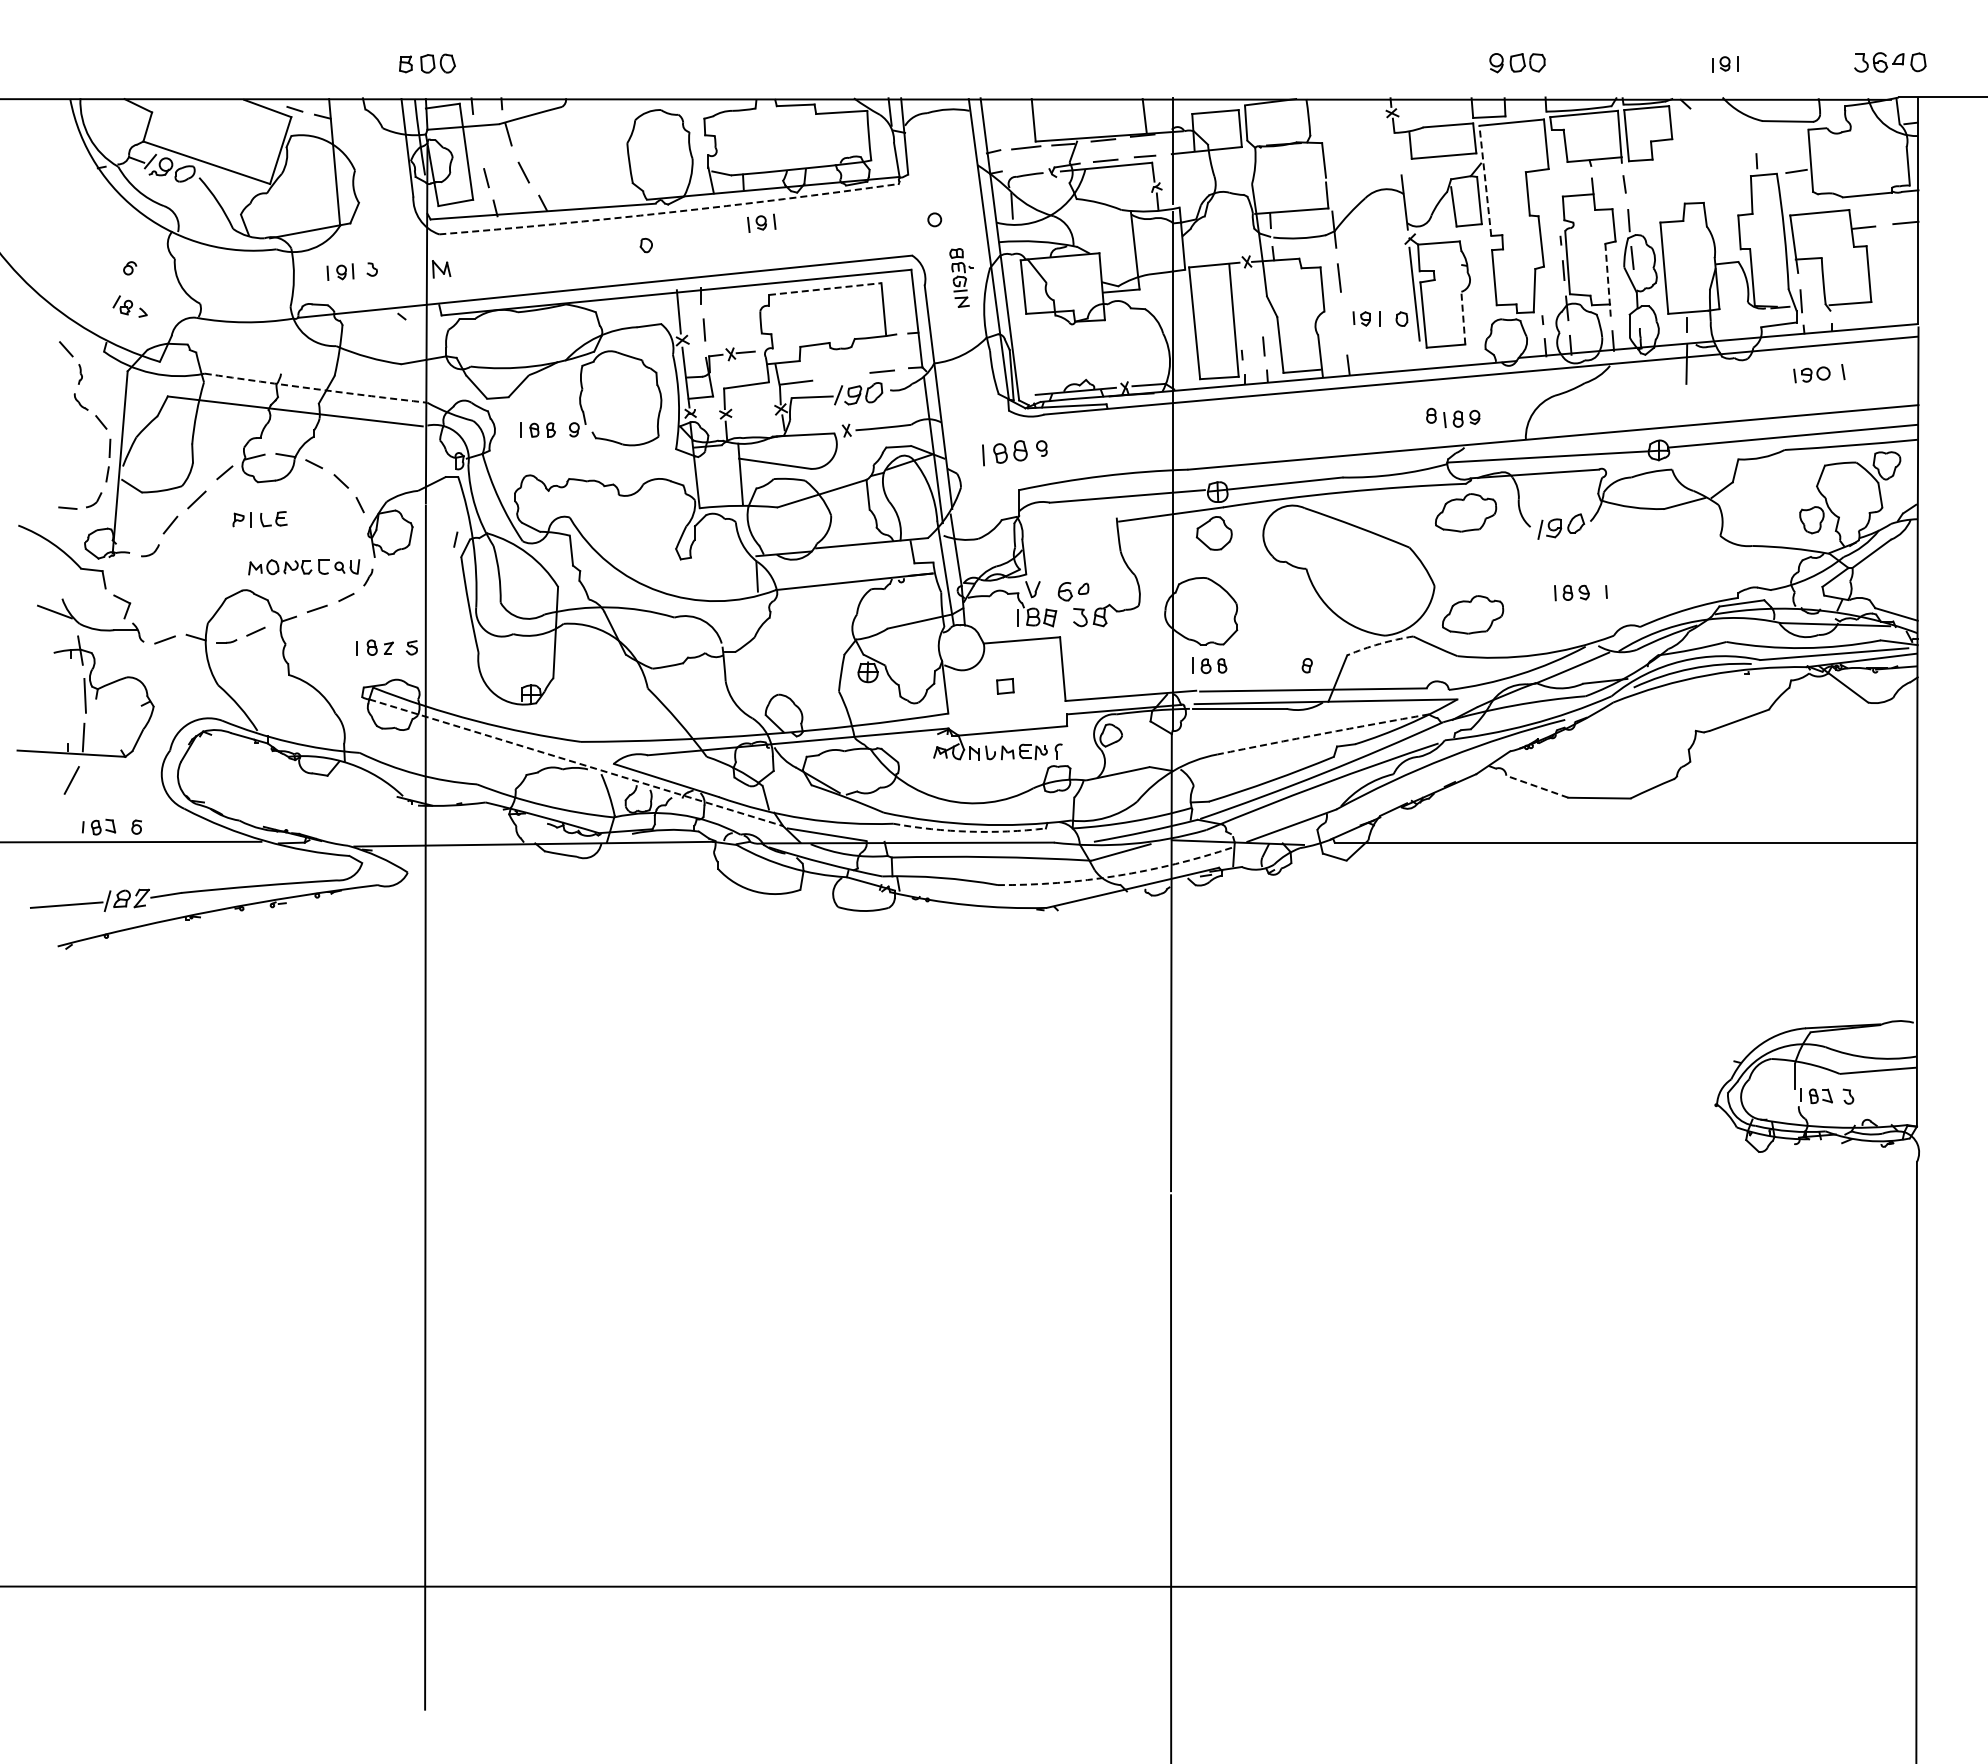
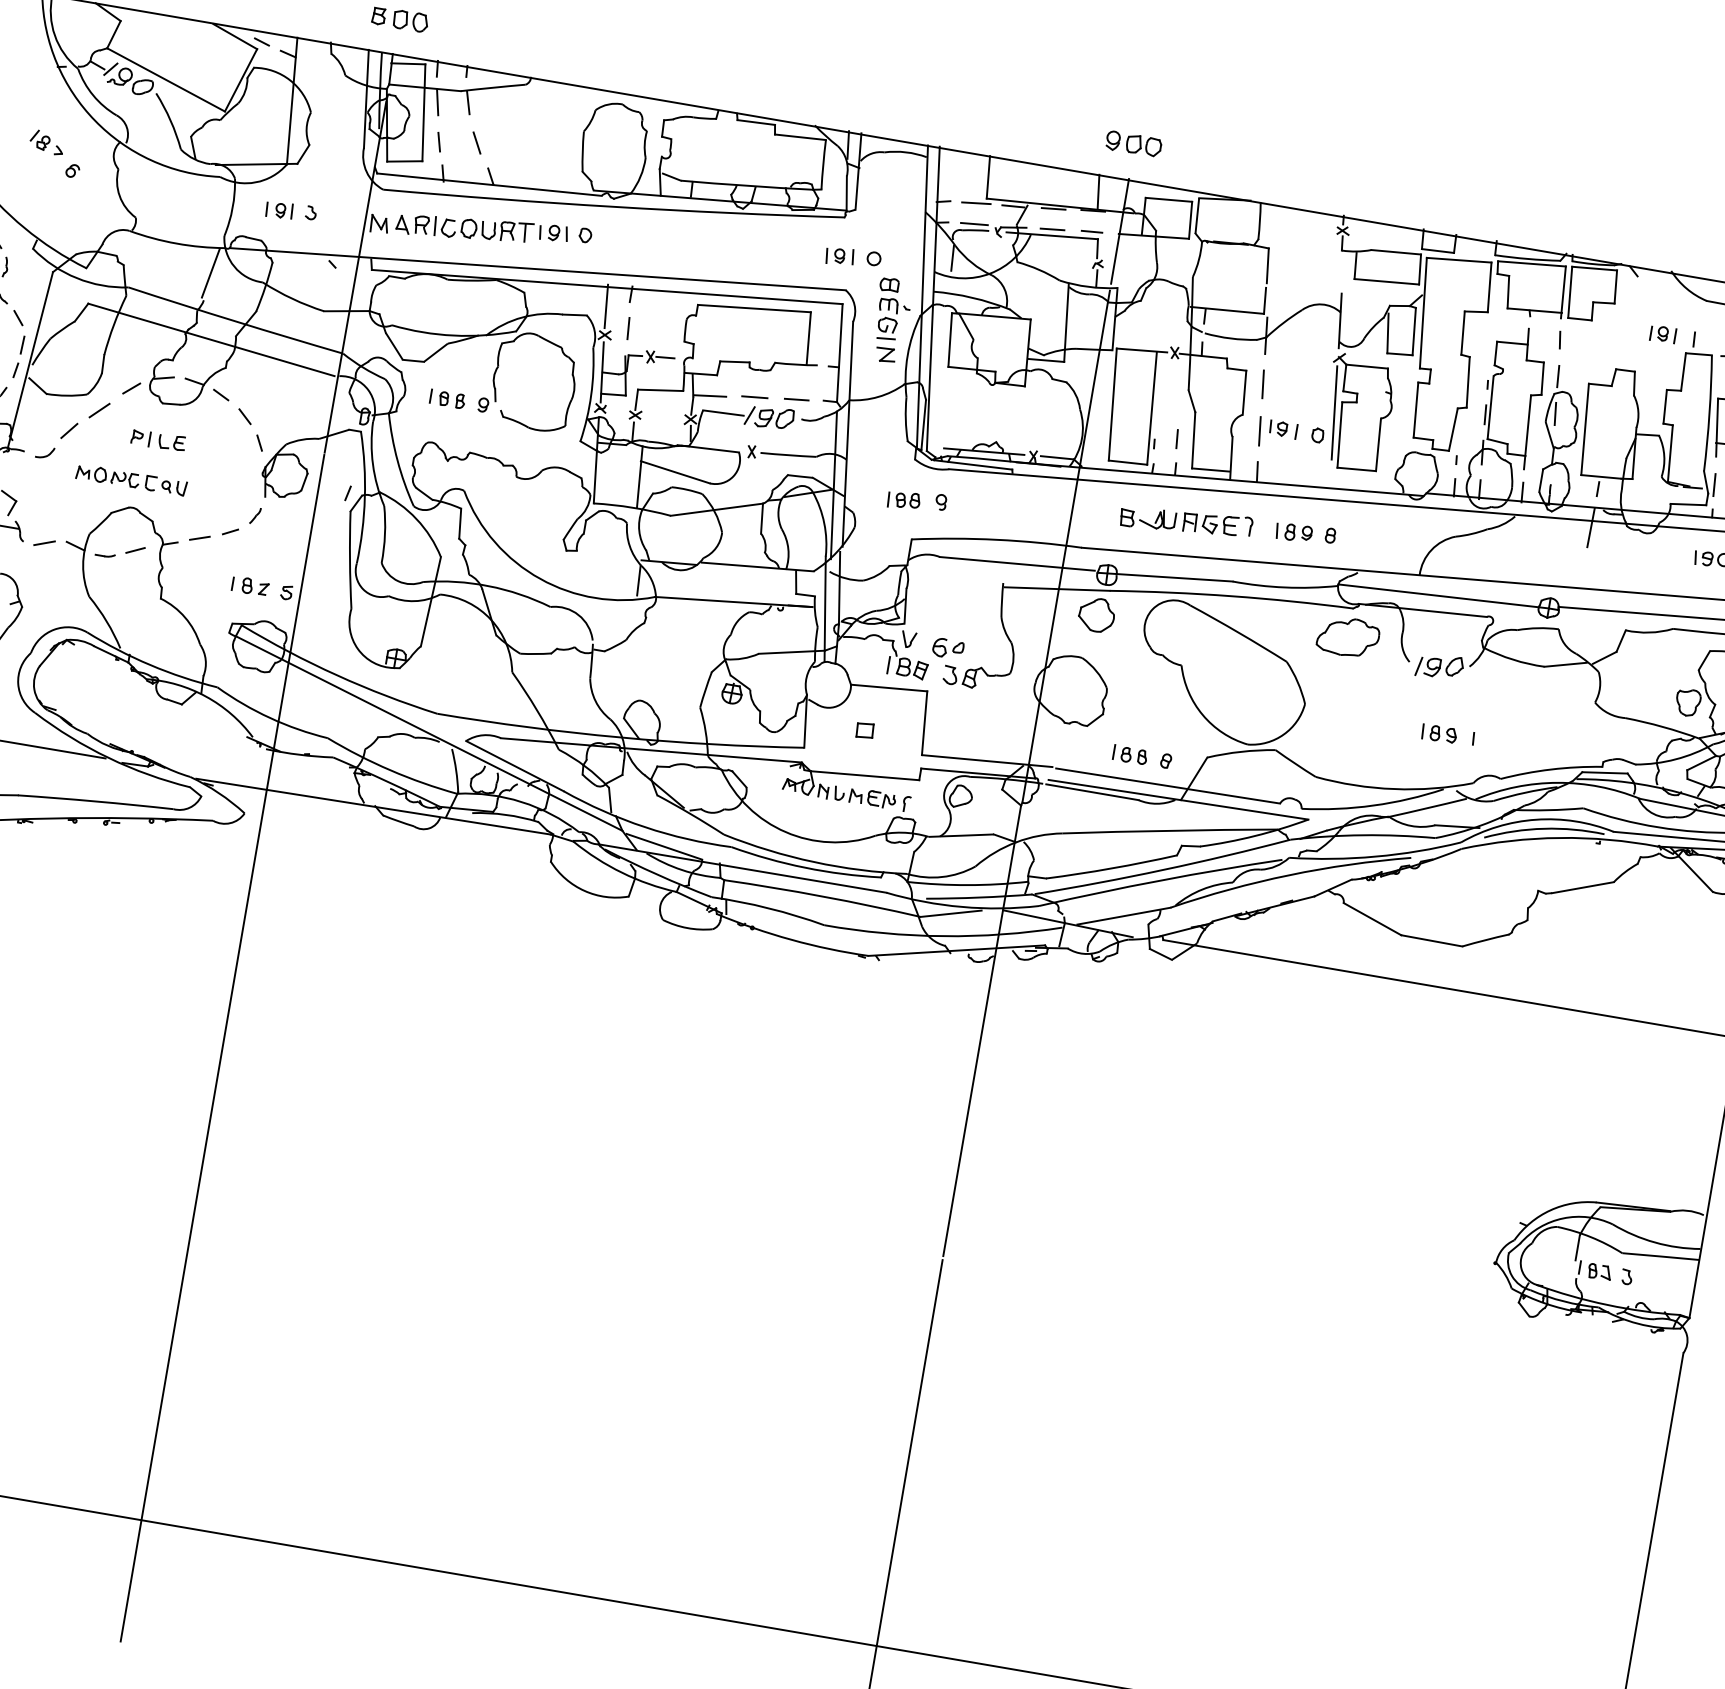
part: (1517, 63) -> (1133, 144), moved
part: (1725, 64) -> (1663, 334), moved
line: (477, 138) -> (437, 101), added
line: (1027, 168) -> (974, 223), added
line: (1485, 180) -> (1423, 312), dashed -> solid
arc: (669, 212) -> (613, 206), dashed -> solid
part: (761, 222) -> (839, 255), moved
part: (543, 256) -> (482, 229), added
part: (961, 277) -> (890, 320), size x1.43
line: (1608, 281) -> (1527, 433), dashed -> solid
line: (825, 289) -> (754, 309), dashed -> solid
part: (129, 306) -> (46, 142), moved
line: (1463, 317) -> (1378, 444), dashed -> solid
line: (1343, 324) -> (1259, 430), added
line: (283, 345) -> (210, 272), added
line: (840, 376) -> (754, 397), added
arc: (316, 389) -> (236, 321), dashed -> solid
part: (1461, 419) -> (1293, 533), moved
part: (1286, 426) -> (1185, 521), added
part: (1004, 452) -> (903, 499), size x0.71
part: (304, 567) -> (131, 480), moved
part: (1473, 614) -> (1338, 738), removed
arc: (1379, 643) -> (1241, 751), dashed -> solid
part: (1209, 665) -> (1129, 754), moved
arc: (1323, 733) -> (1170, 830), dashed -> solid
line: (576, 762) -> (429, 733), dashed -> solid
line: (1537, 786) -> (1372, 918), dashed -> solid
arc: (969, 831) -> (805, 867), dashed -> solid
arc: (1117, 875) -> (943, 935), dashed -> solid

